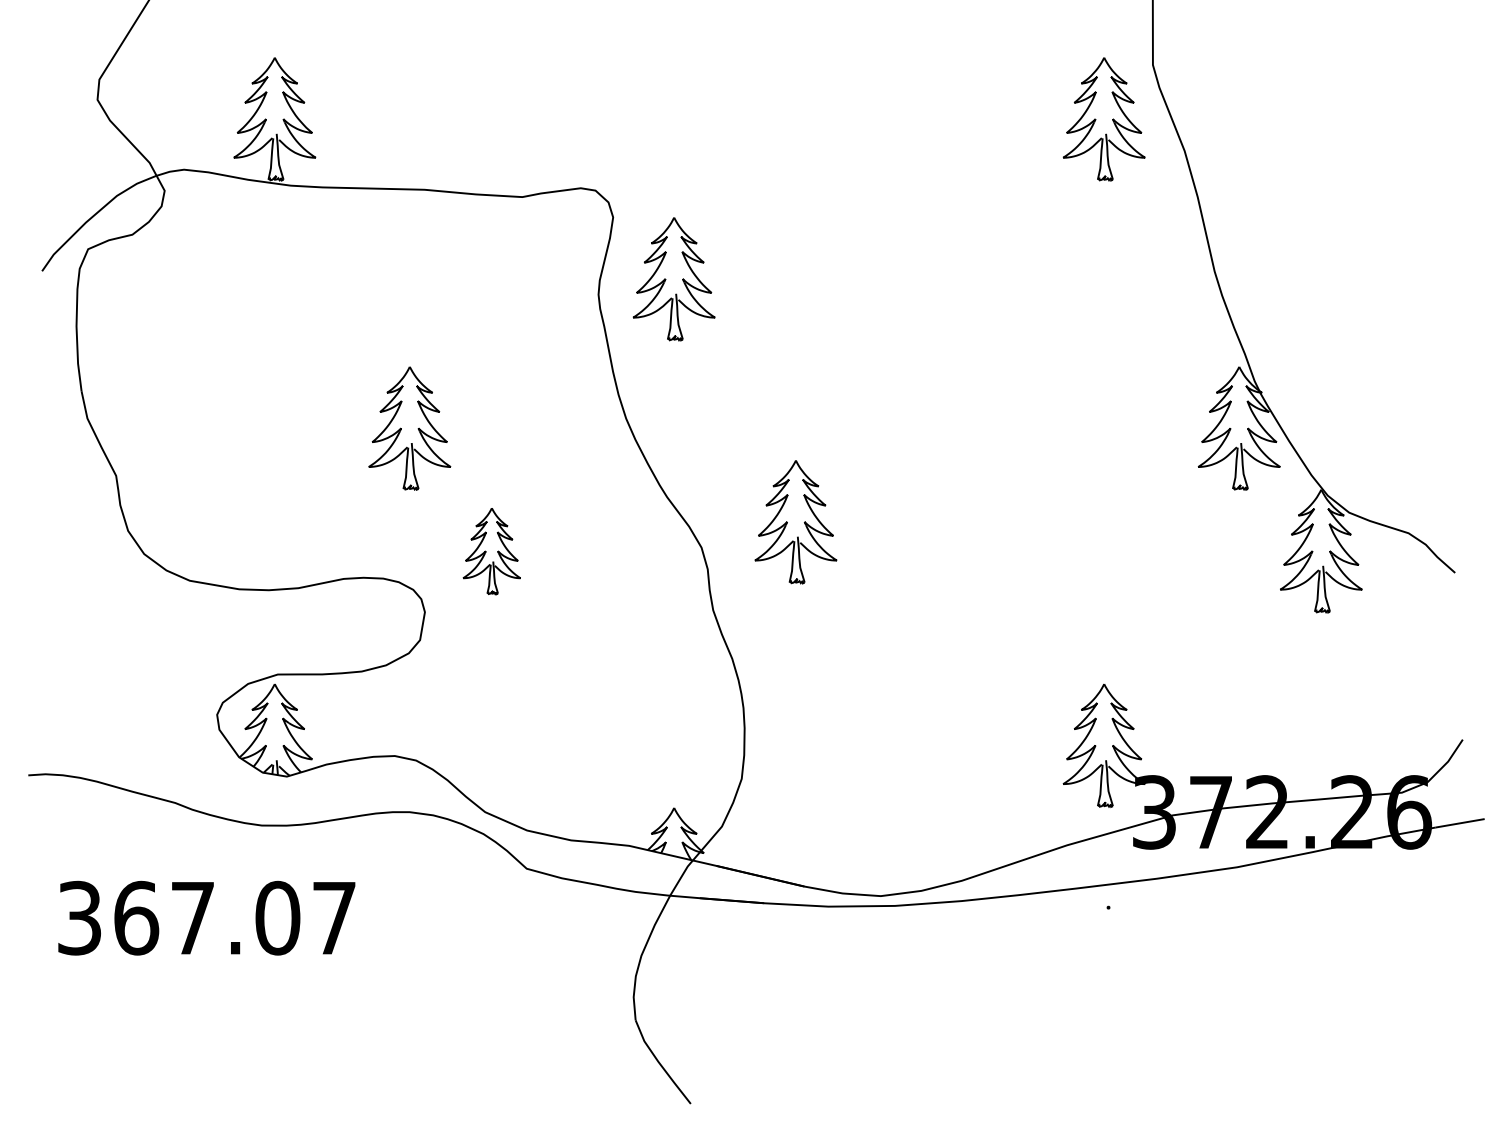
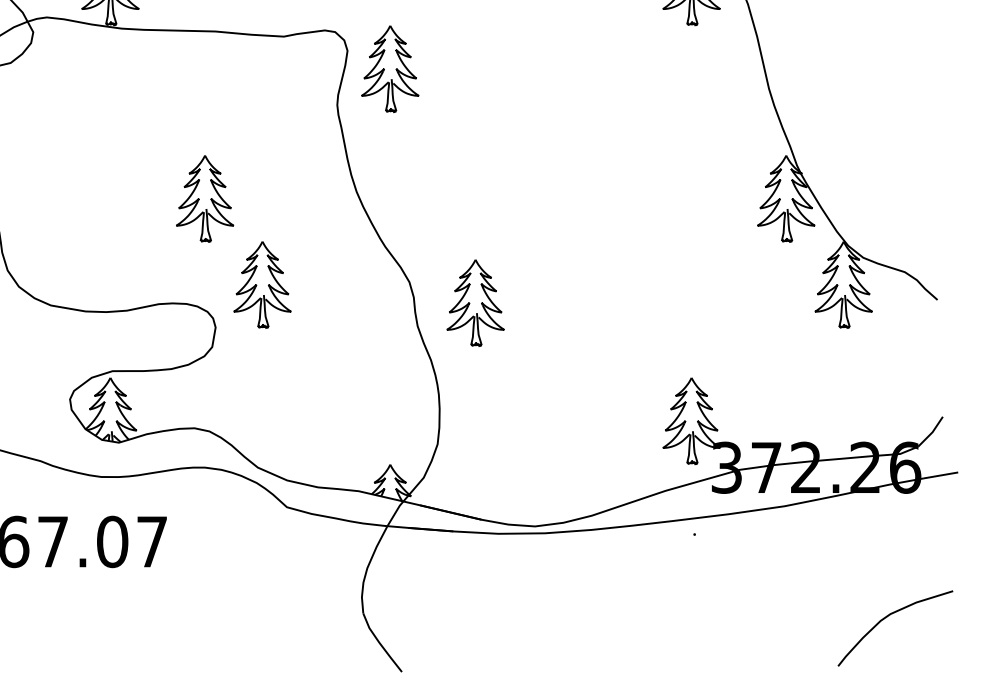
part: (673, 279) -> (389, 69), moved
part: (795, 522) -> (475, 303), moved
part: (491, 551) -> (262, 284), size x1.43
curve: (1385, 1024) -> (888, 616), added

